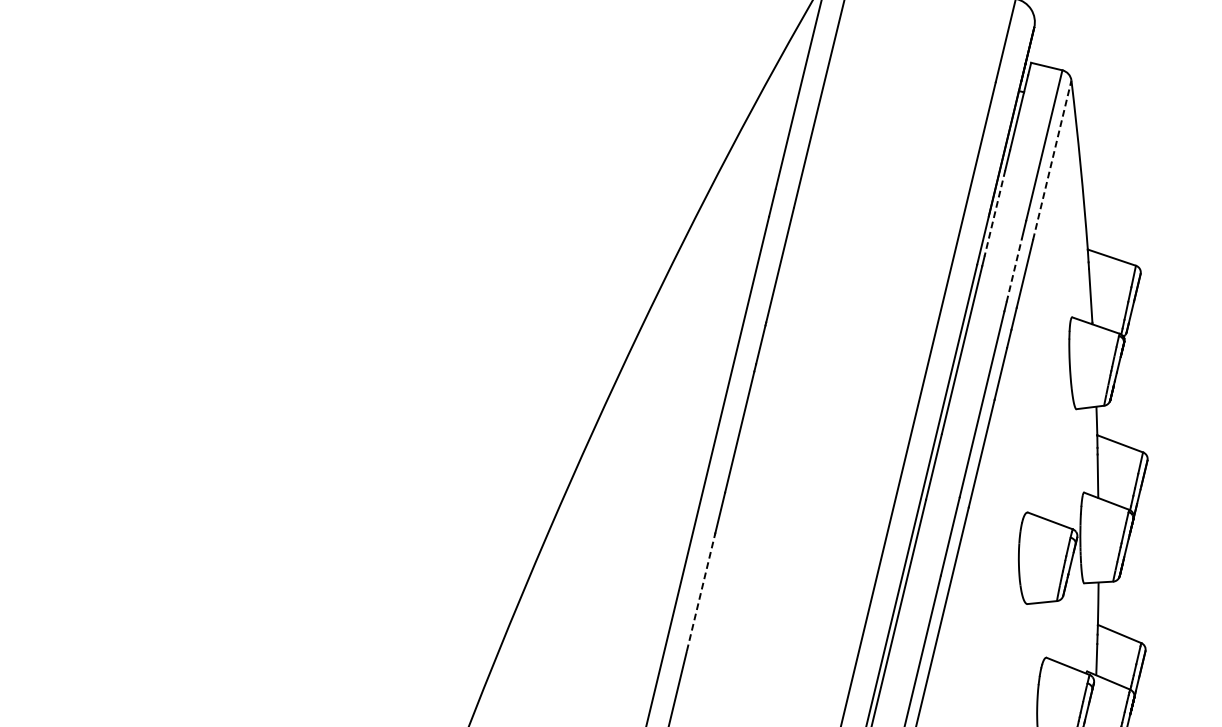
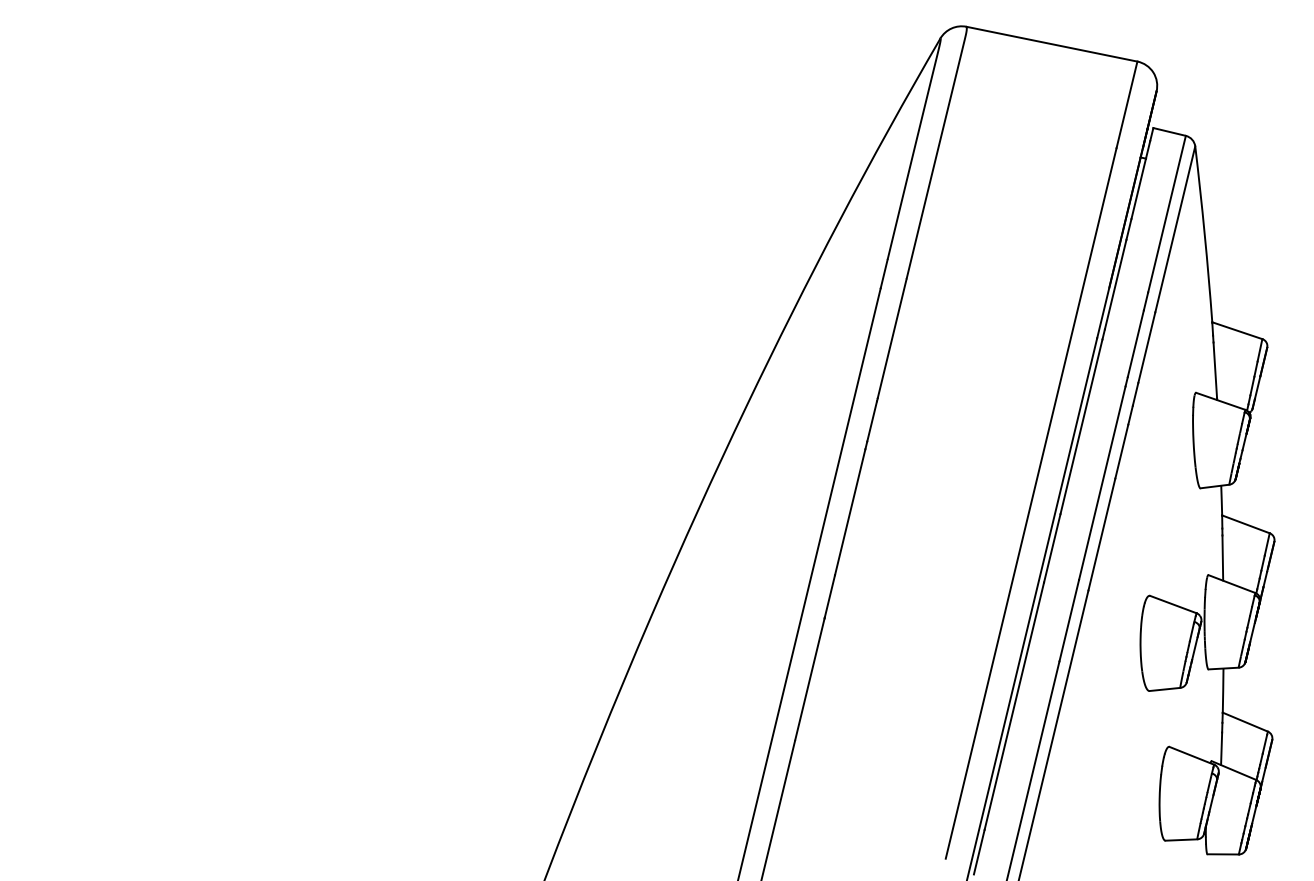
line: (1052, 159) -> (1175, 228), dashed -> solid
line: (994, 214) -> (1115, 285), dashed -> solid
line: (1013, 269) -> (1135, 343), dashed -> solid
line: (701, 592) -> (810, 678), dashed -> solid

